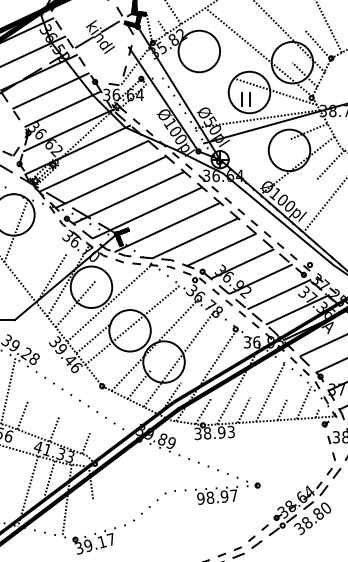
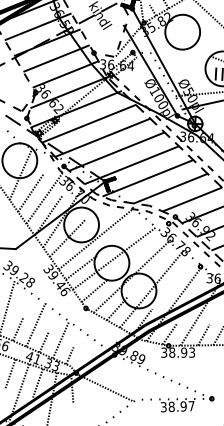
line: (29, 251) -> (31, 192), added
line: (45, 257) -> (44, 197), added
line: (111, 364) -> (94, 290), added
line: (43, 409) -> (35, 325), added
line: (74, 424) -> (61, 339), added
line: (16, 468) -> (10, 373), added
line: (129, 479) -> (104, 387), added
text: (200, 498) -> (163, 407), 98.97 -> 38.97

